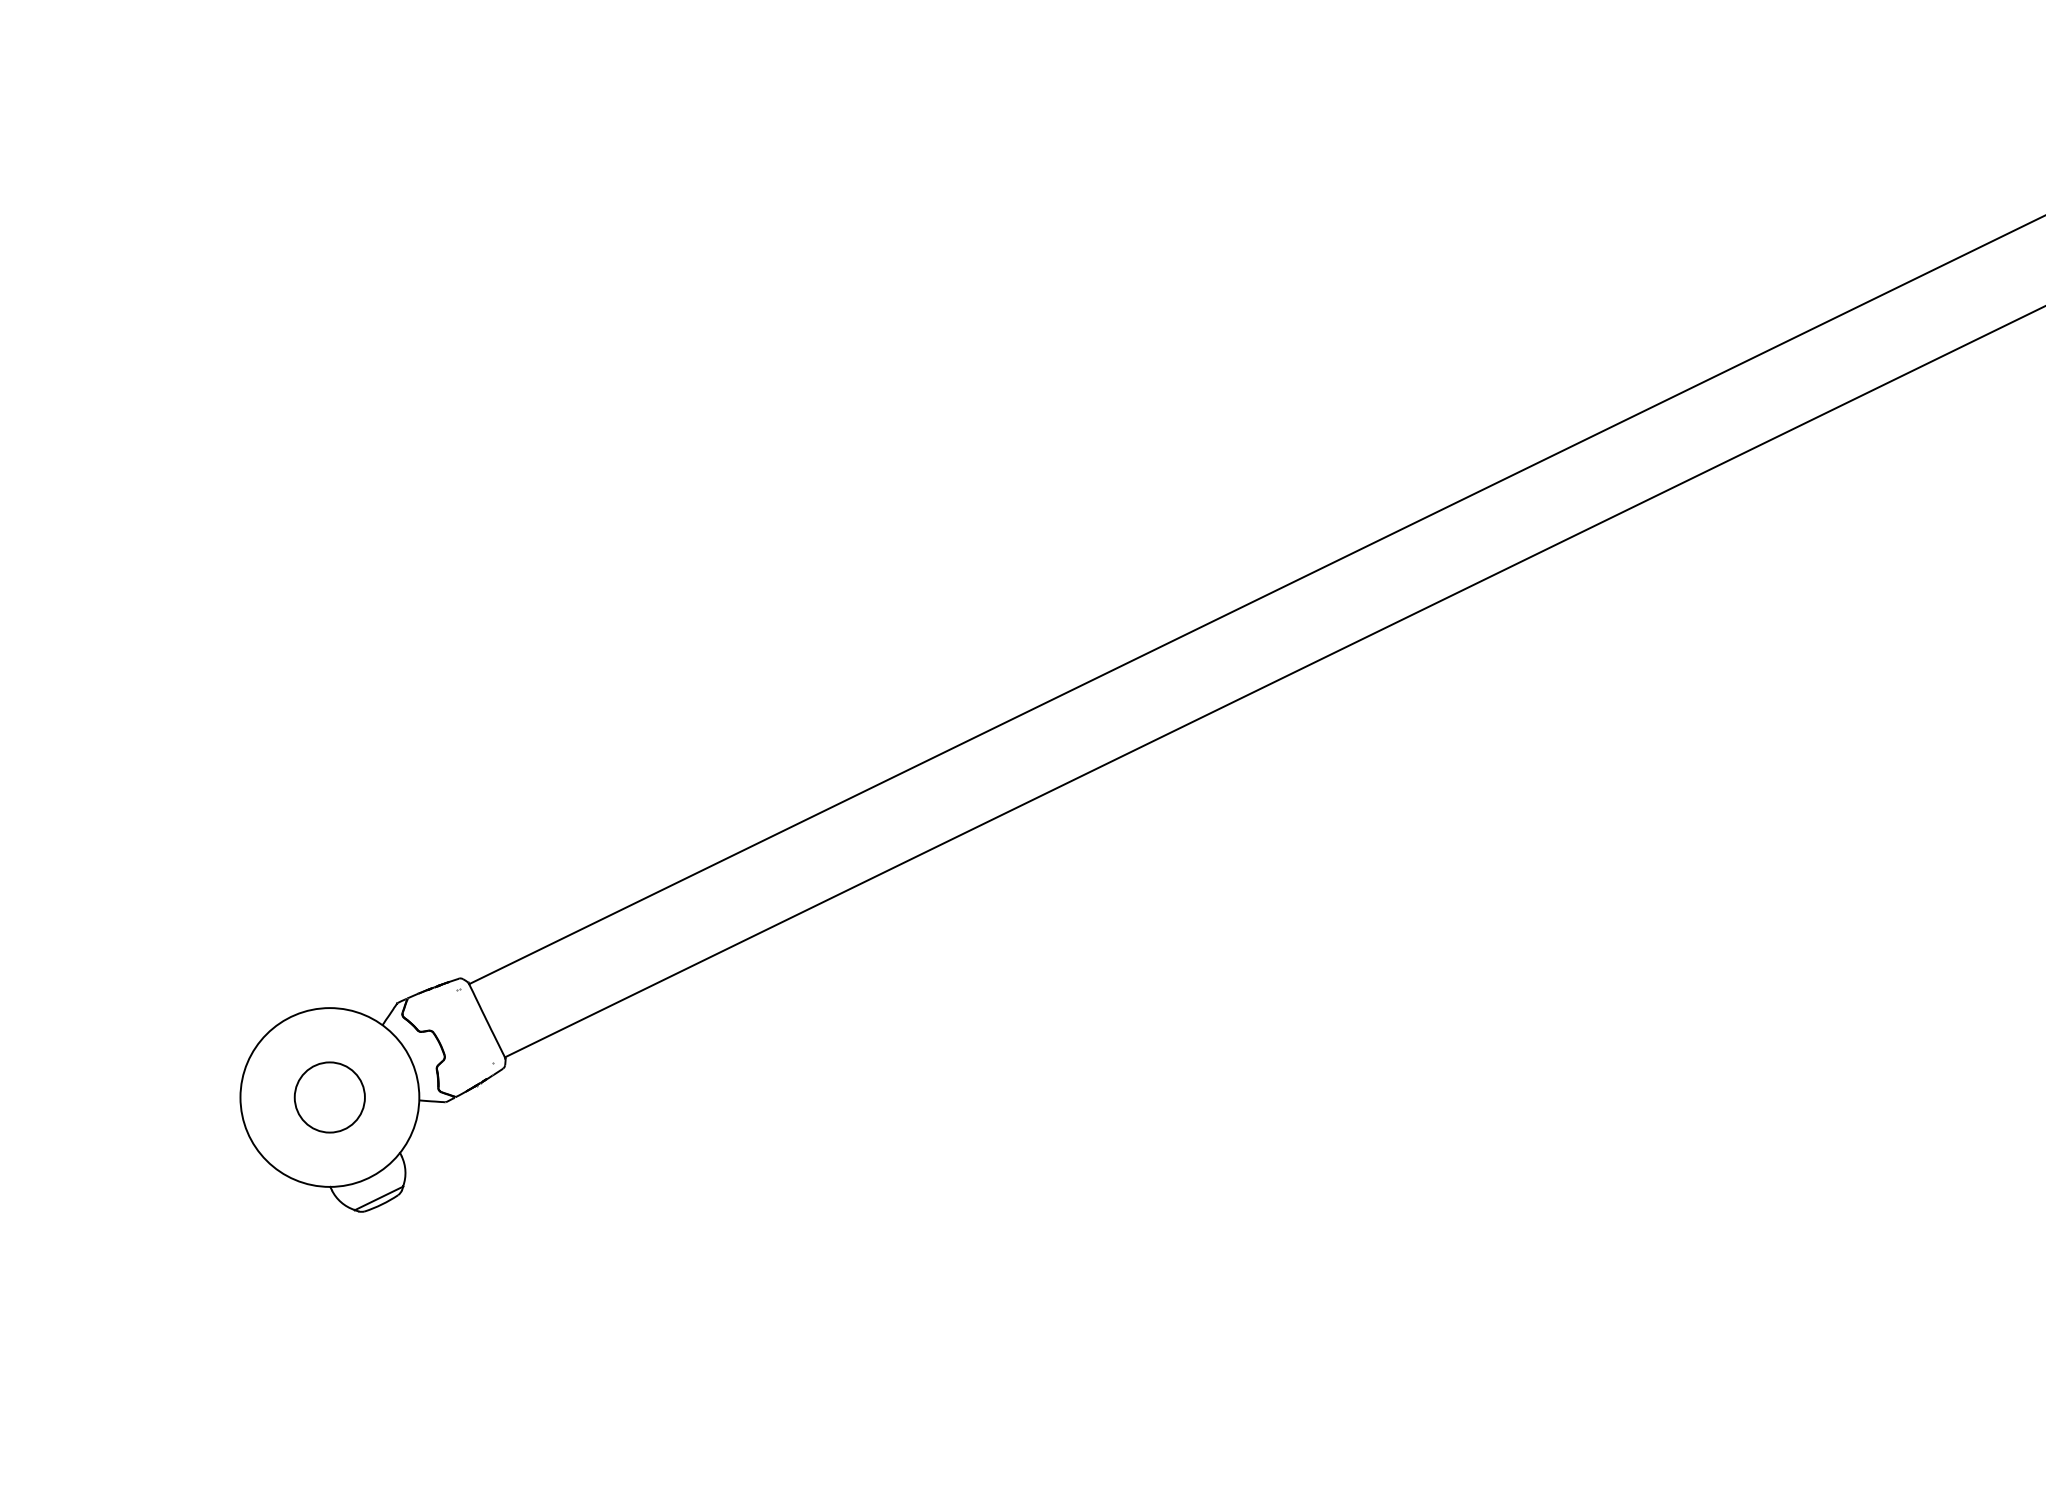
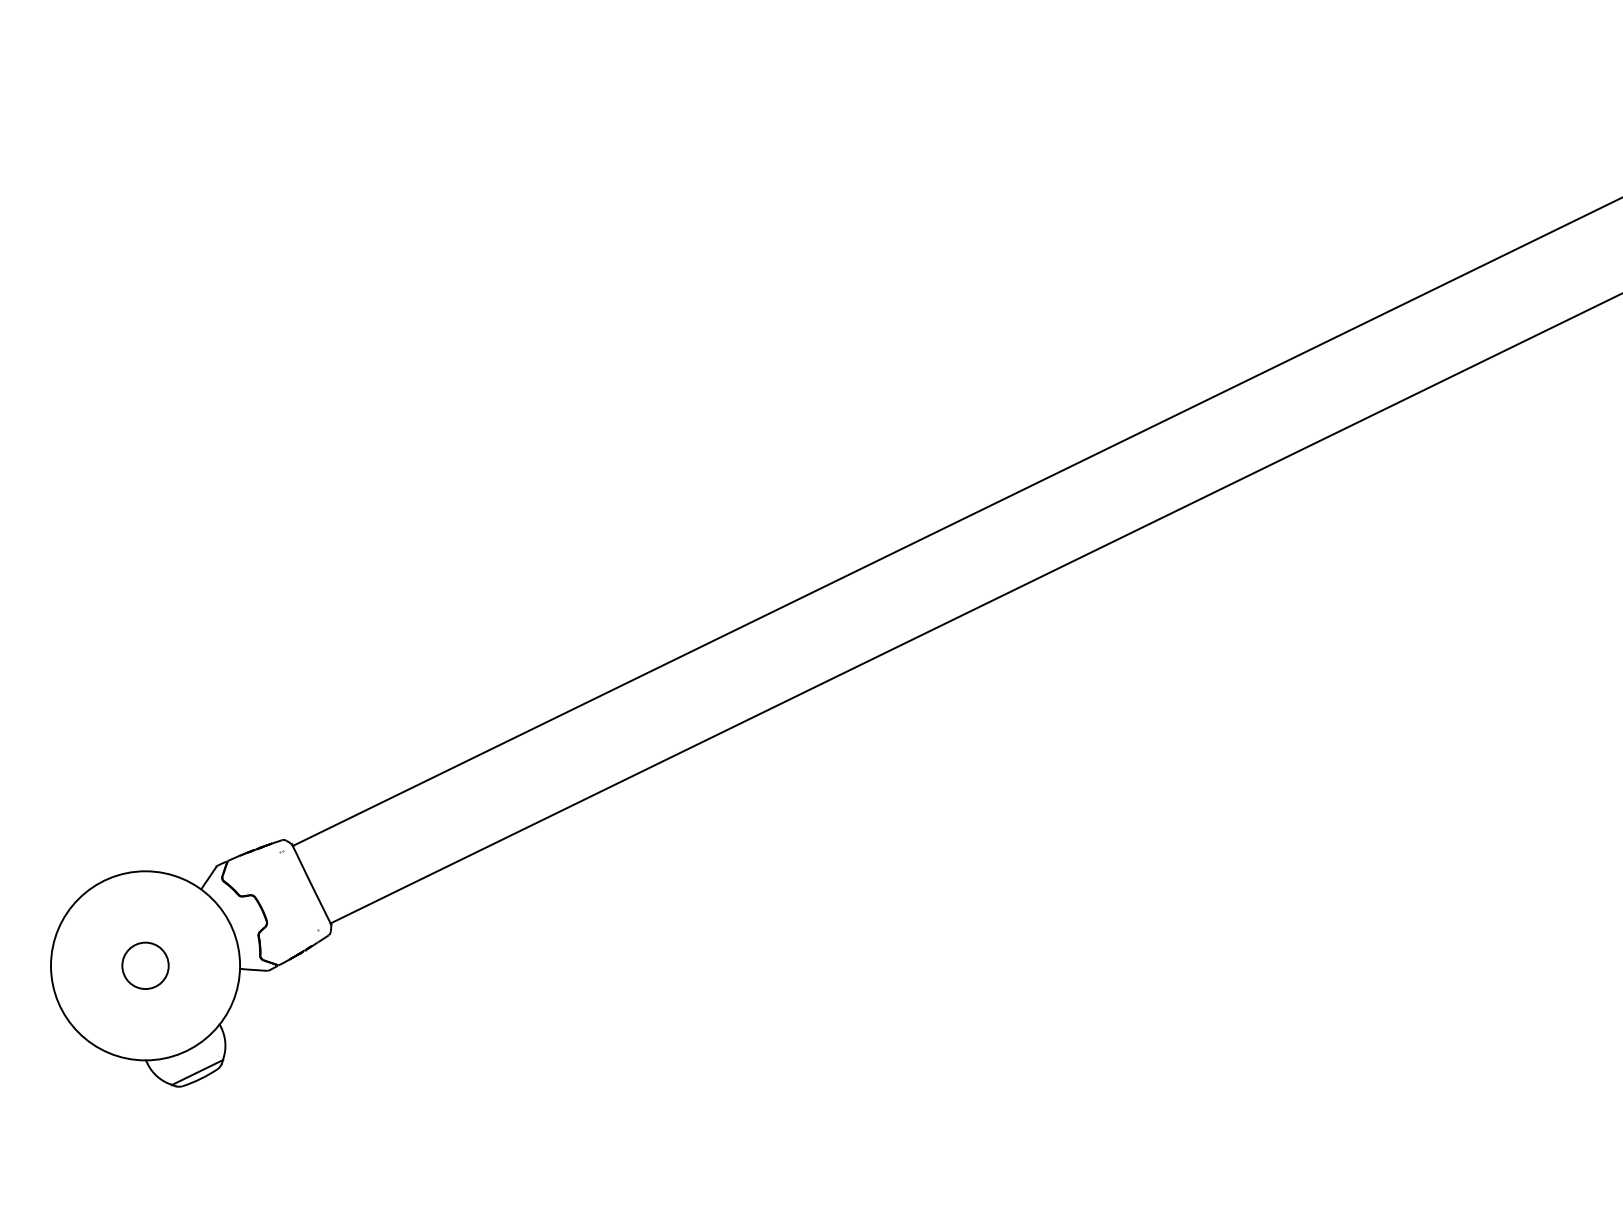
circle: (329, 1097) -> (145, 965), size x0.62

